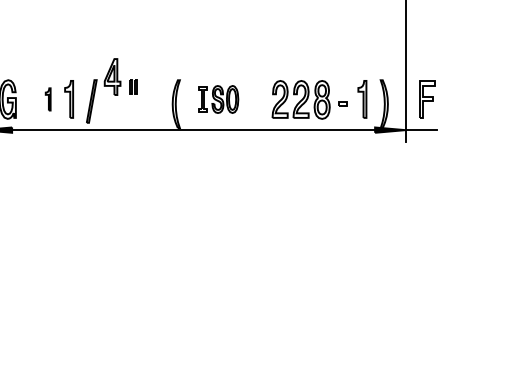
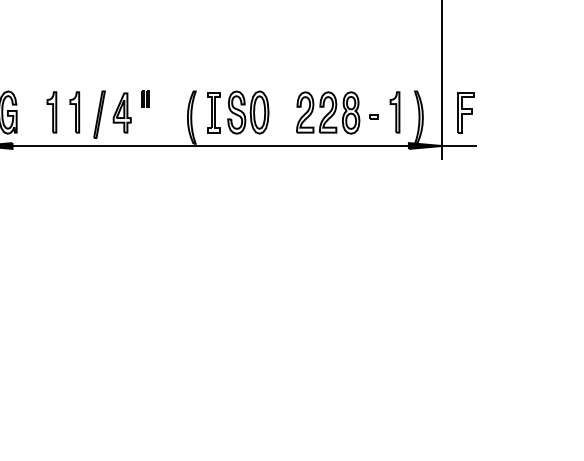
part: (111, 76) -> (121, 112), moved
part: (47, 99) -> (51, 112), size x1.67
part: (219, 99) -> (238, 112), size x1.43

